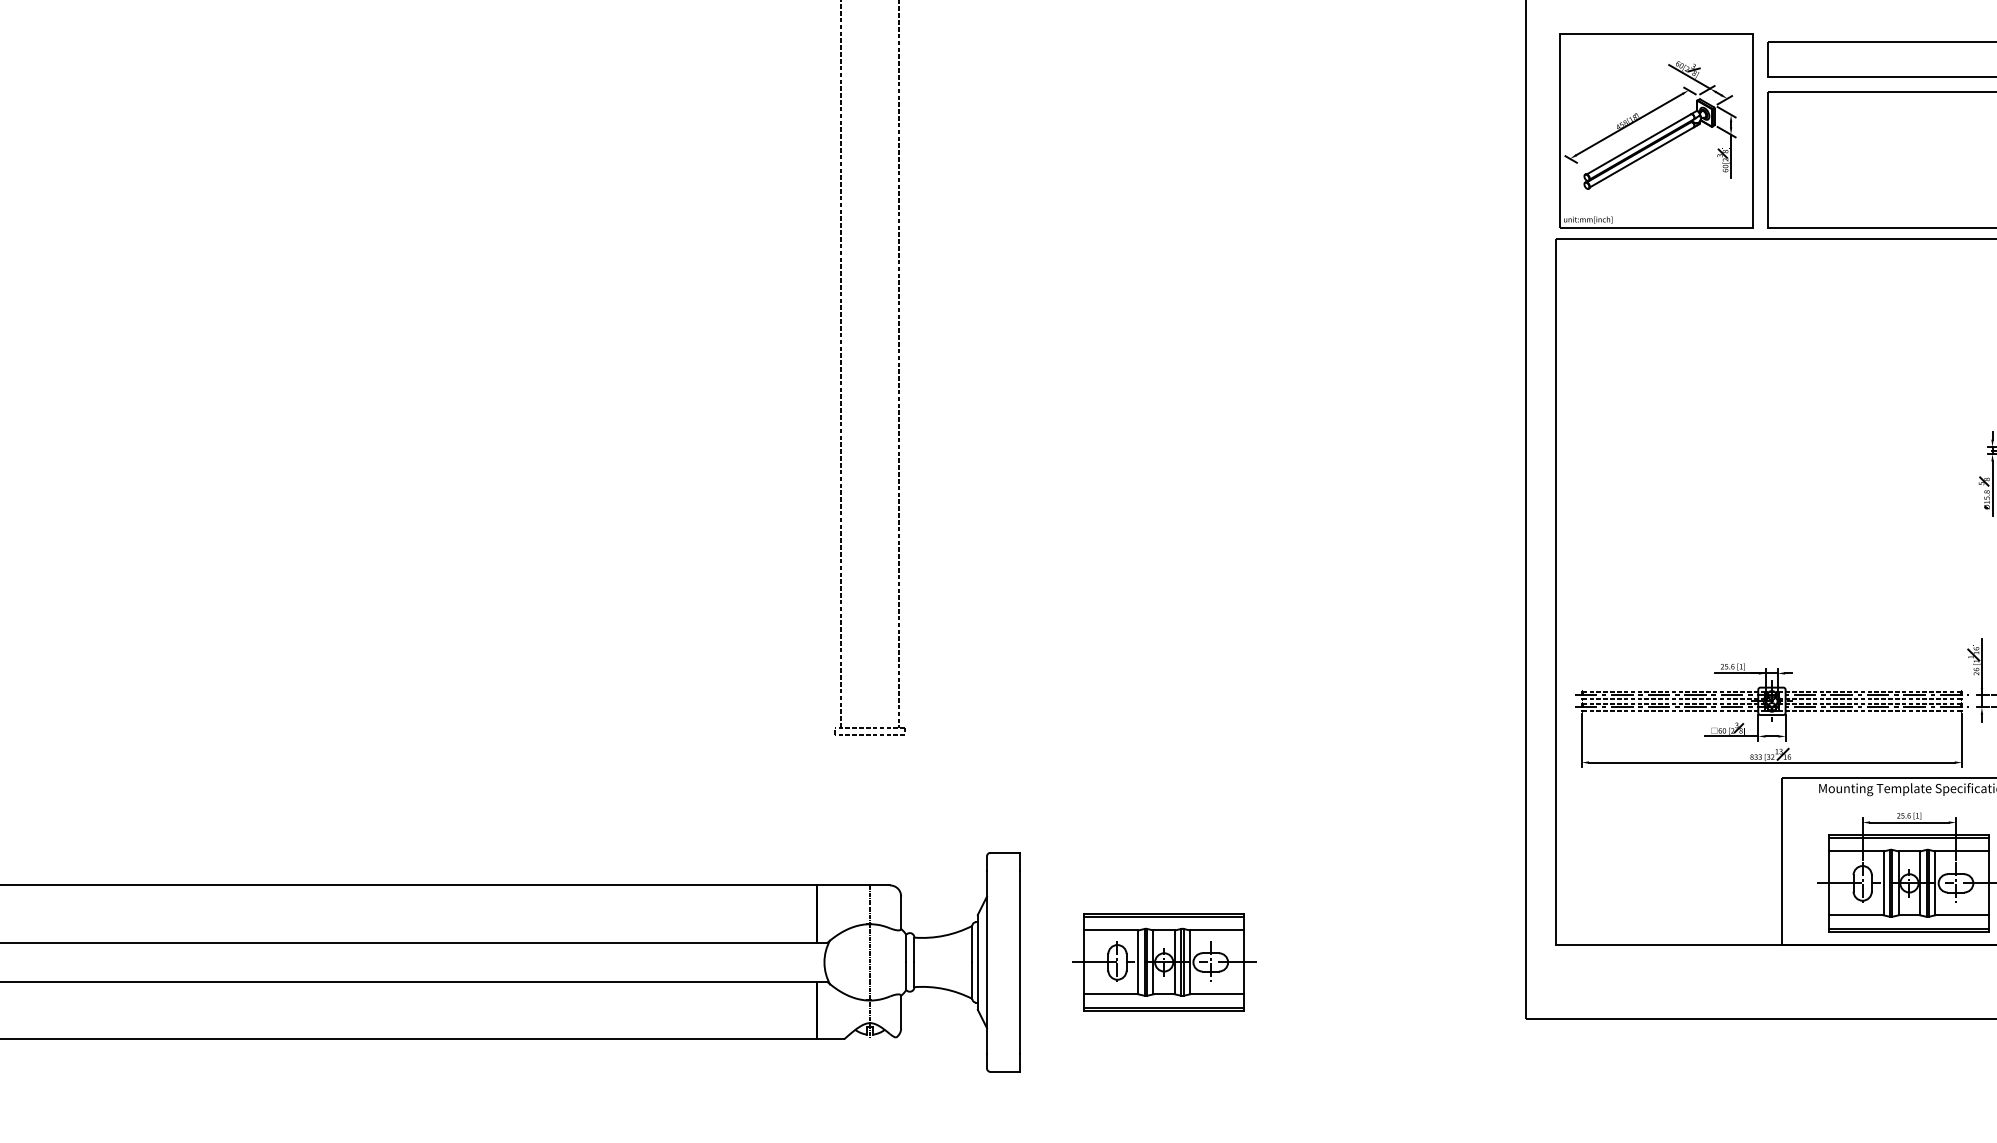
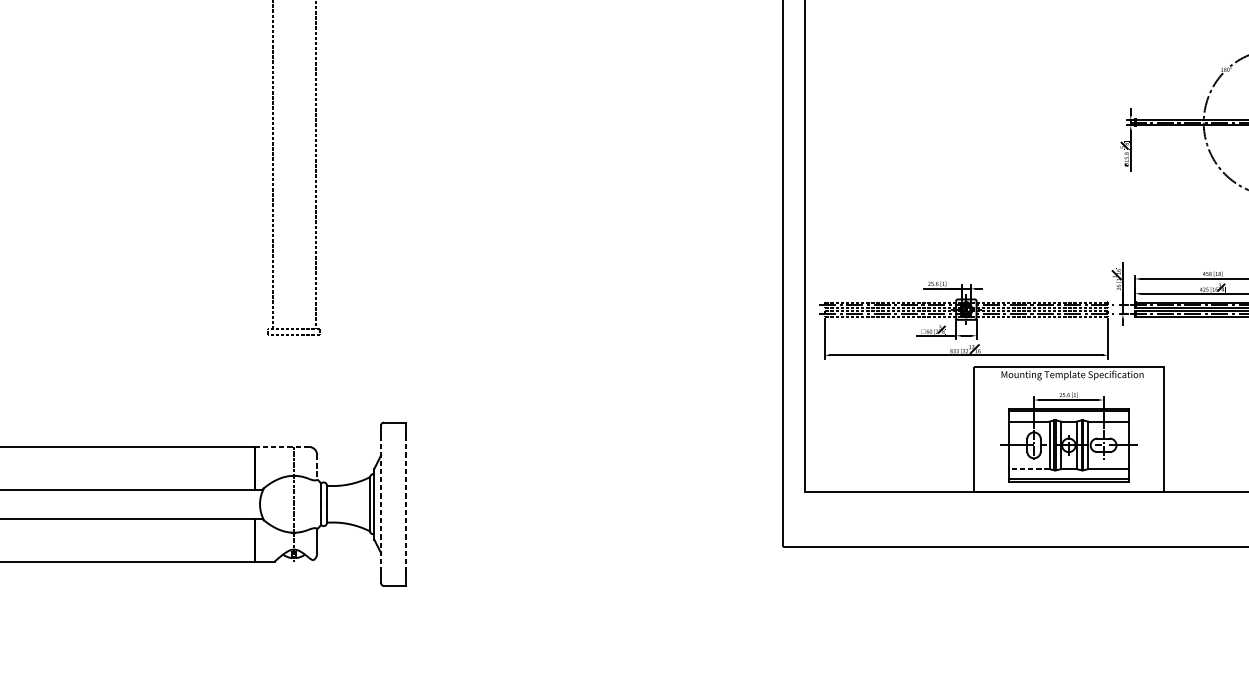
line: (853, 885) -> (281, 446), solid -> dashed
line: (901, 913) -> (317, 467), solid -> dashed
line: (1856, 915) -> (1029, 469), solid -> dashed
line: (986, 961) -> (380, 503), solid -> dashed
line: (1019, 961) -> (405, 503), solid -> dashed
part: (1164, 962) -> (513, 504), removed

